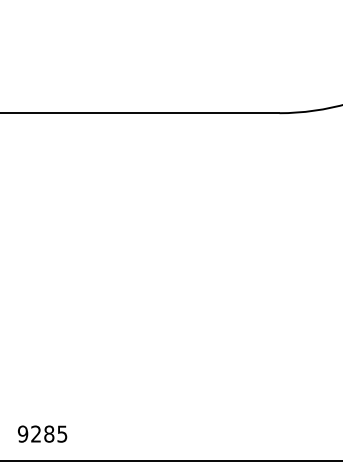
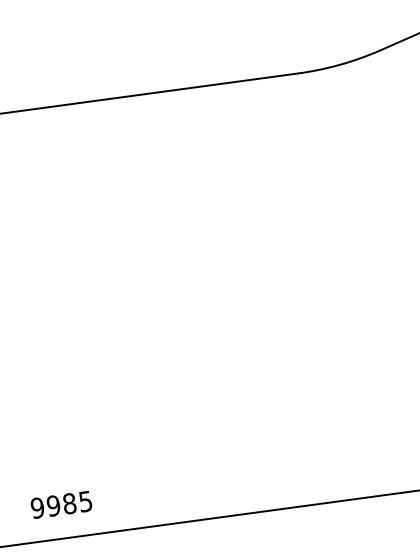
text: (36, 433) -> (53, 505), 9285 -> 9985

